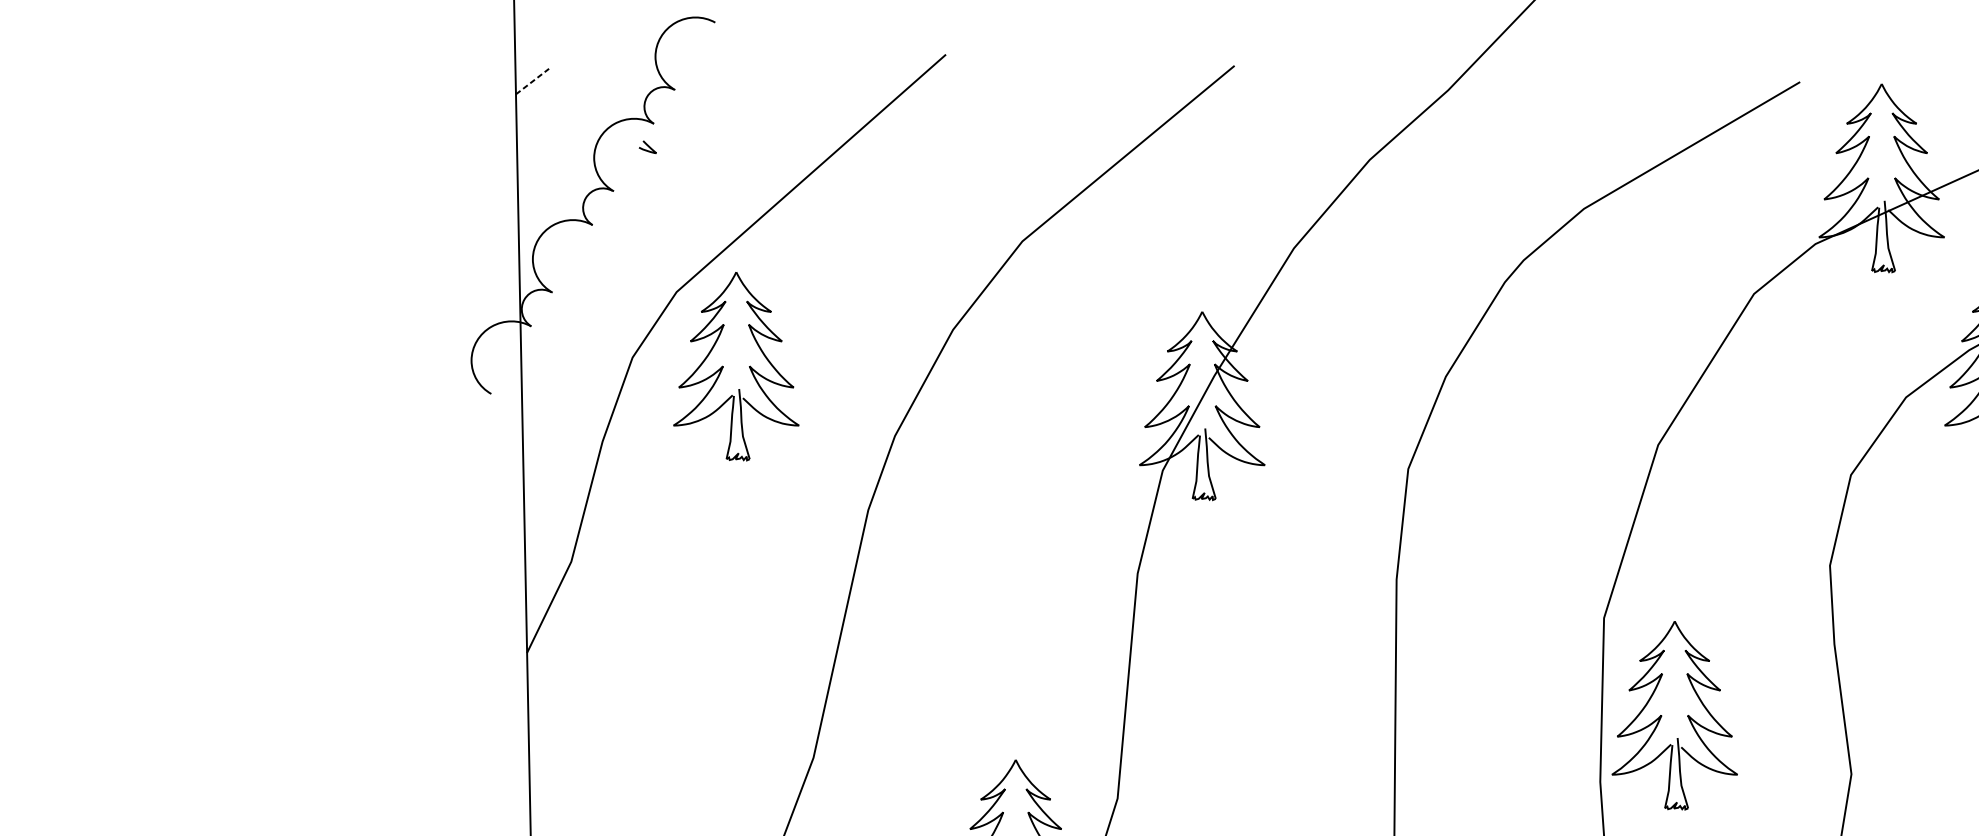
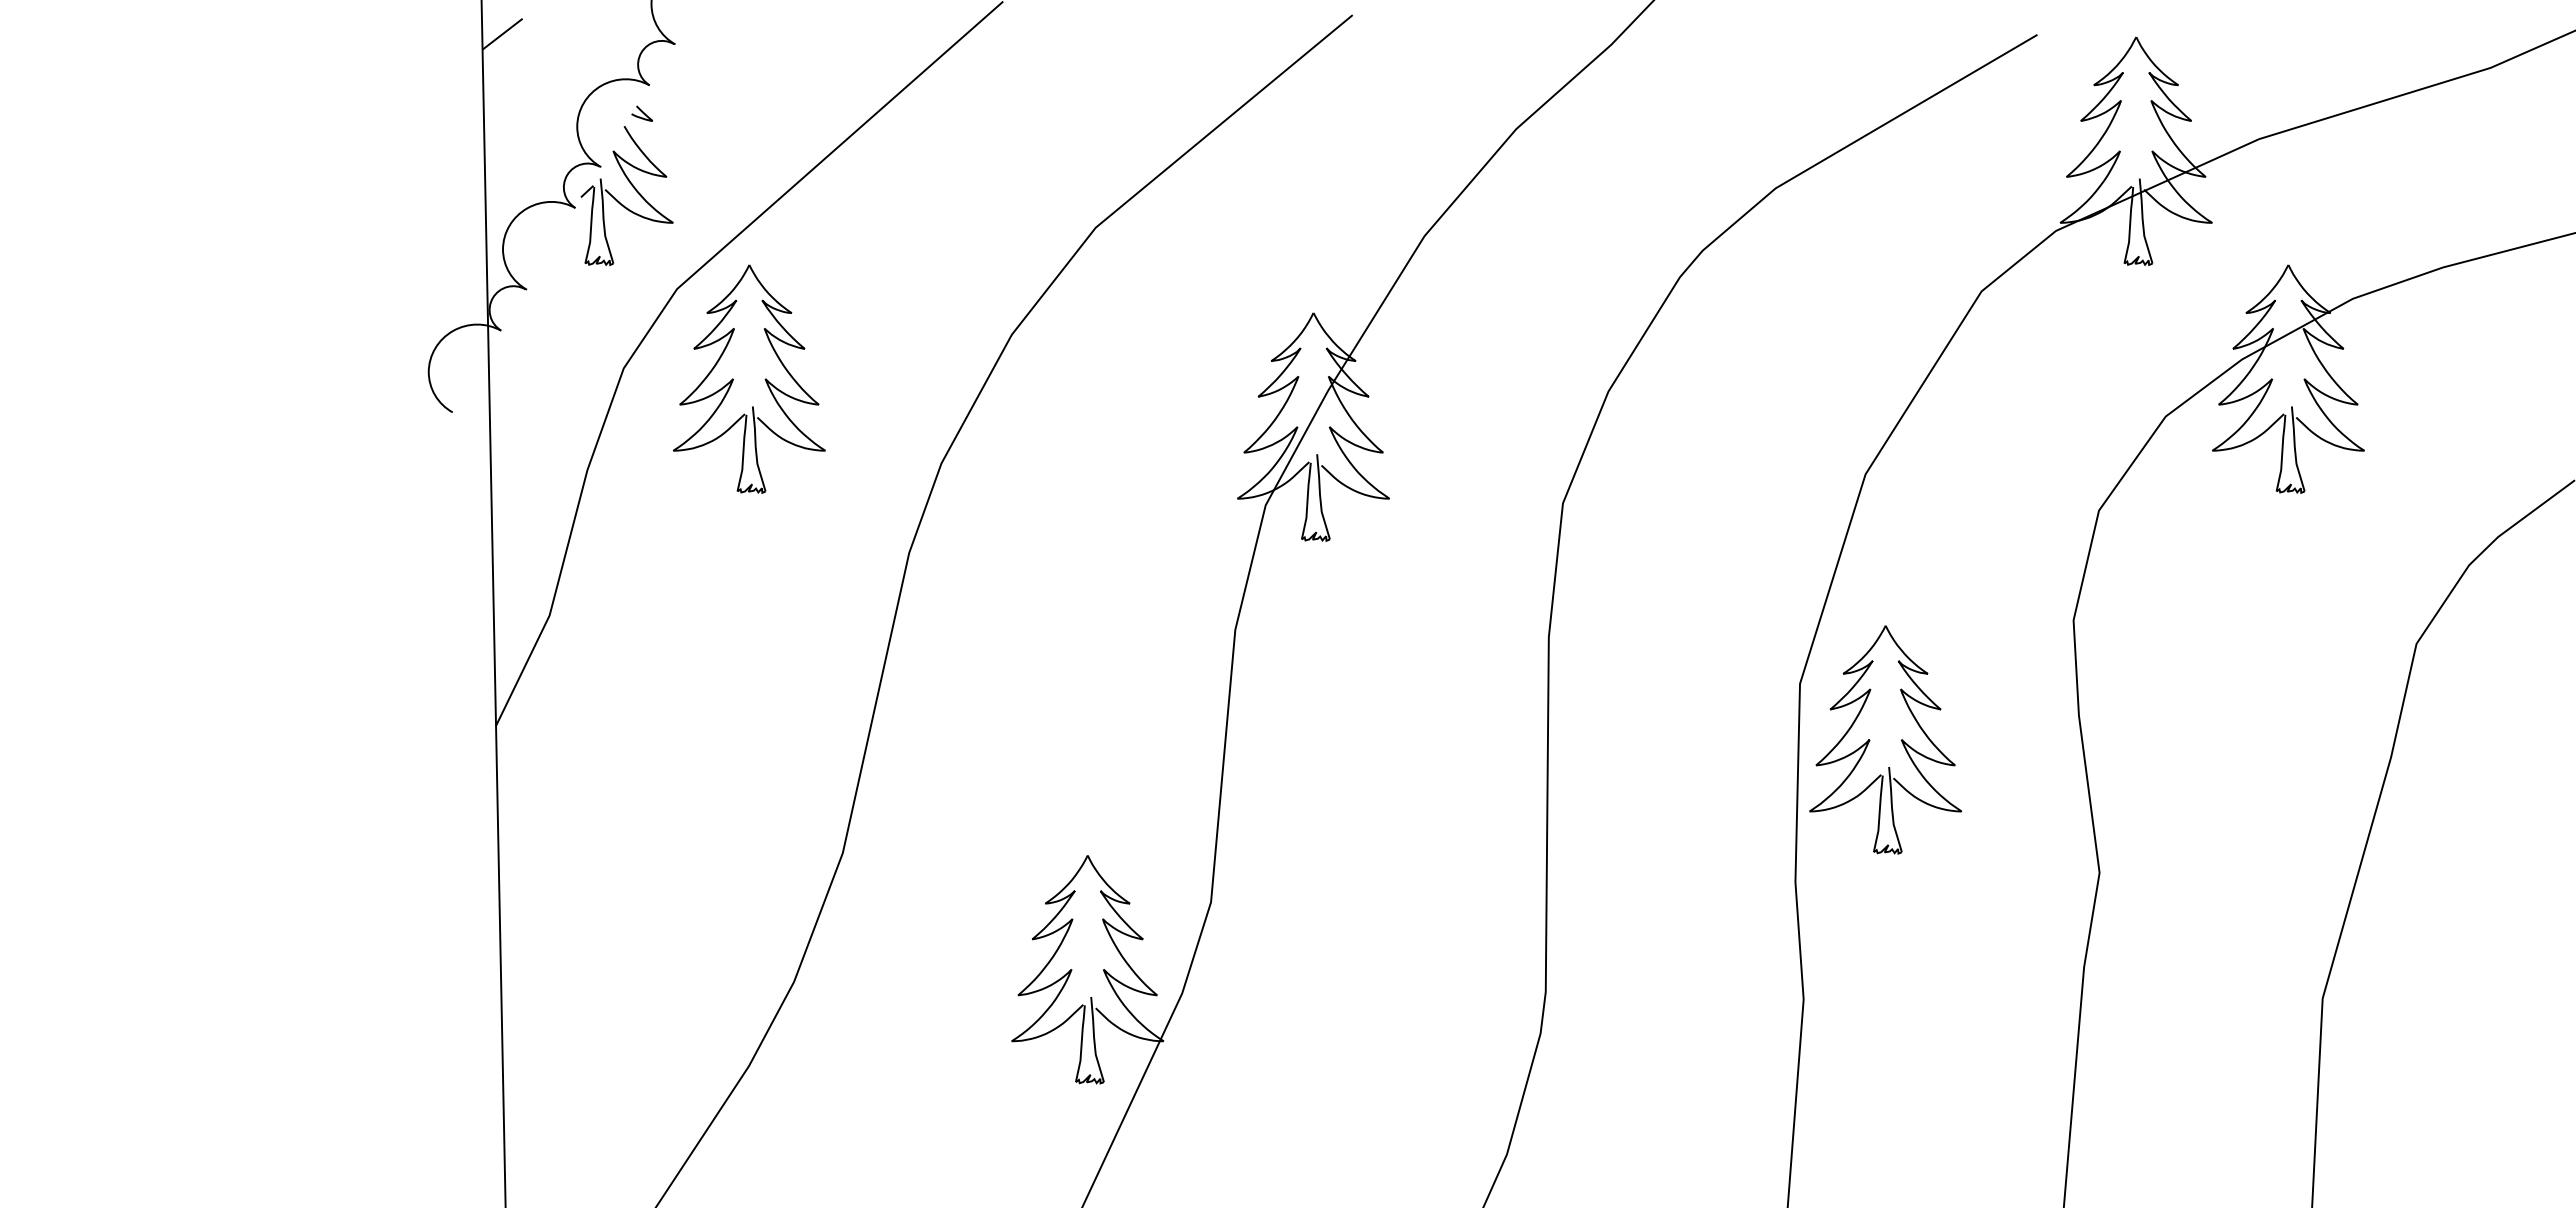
line: (532, 80) -> (502, 33), dashed -> solid
part: (629, 220) -> (620, 202), added
part: (1662, 716) -> (1870, 740), moved

